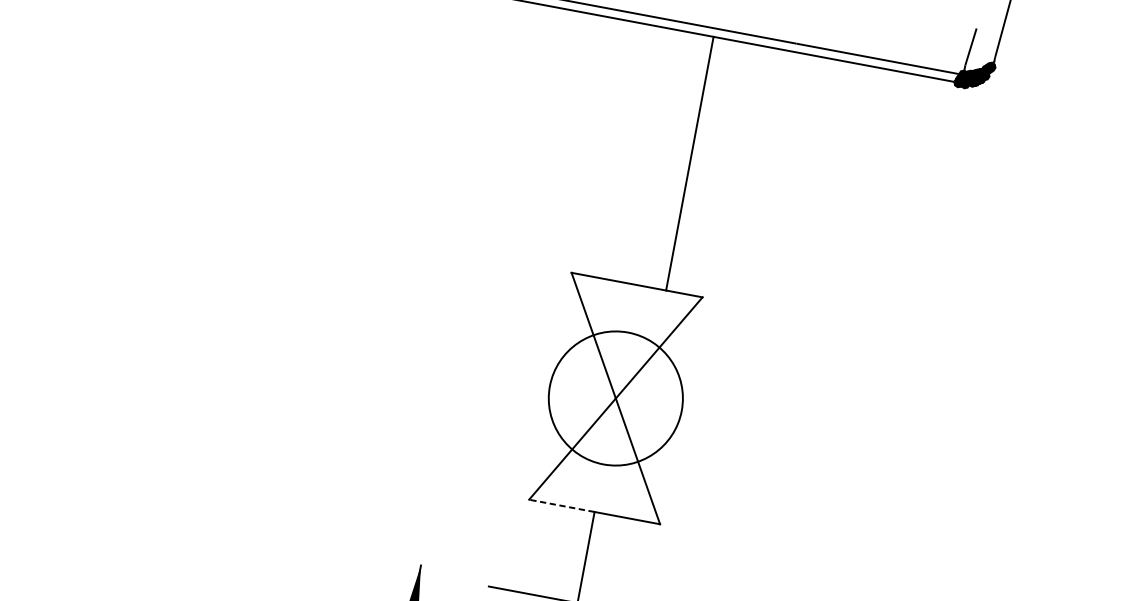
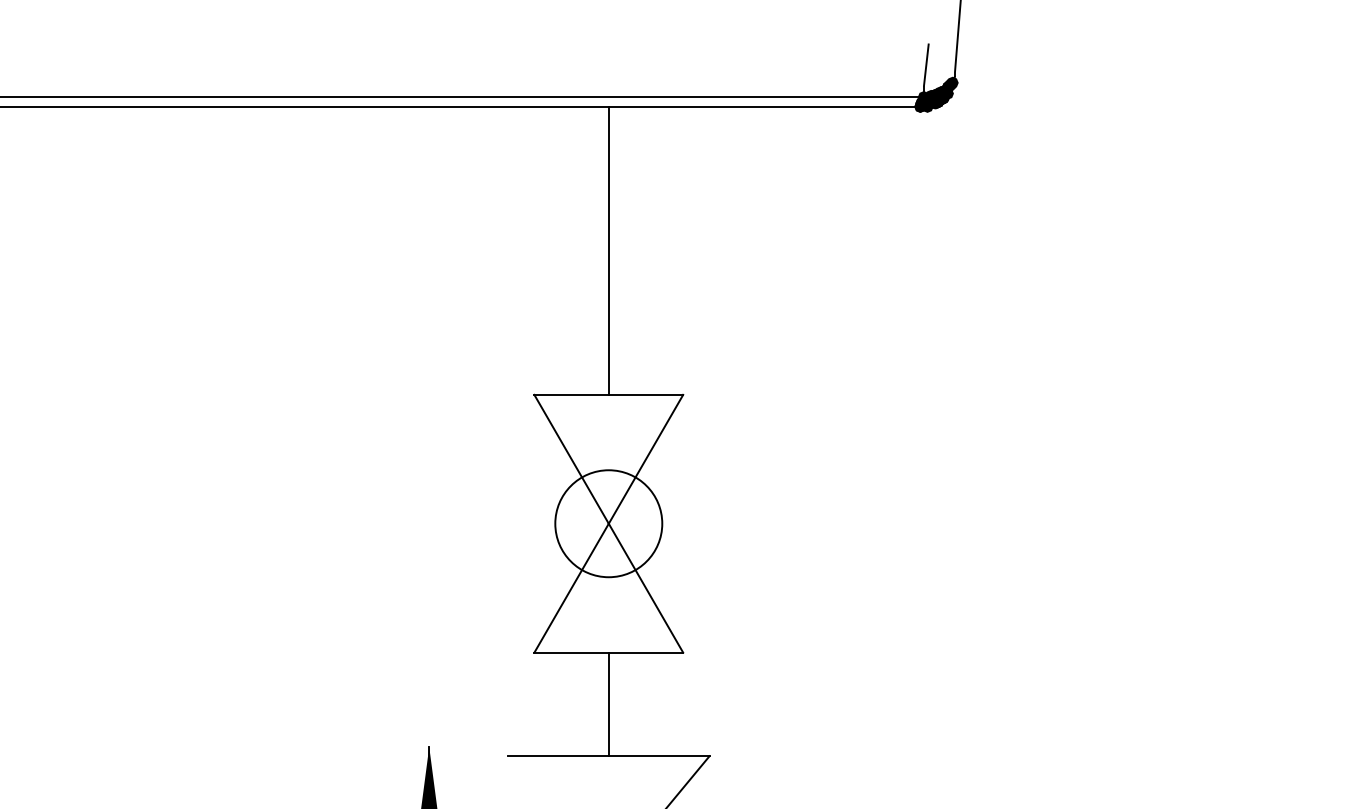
line: (689, 163) -> (608, 250), moved
circle: (615, 398) -> (608, 523), size x0.71
line: (561, 505) -> (571, 652), dashed -> solid

